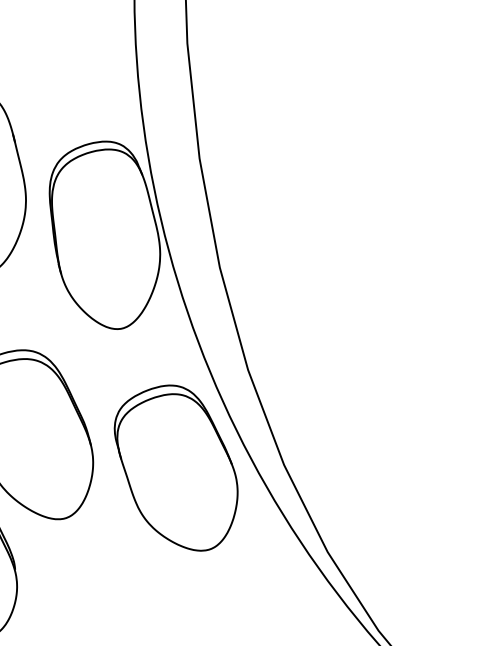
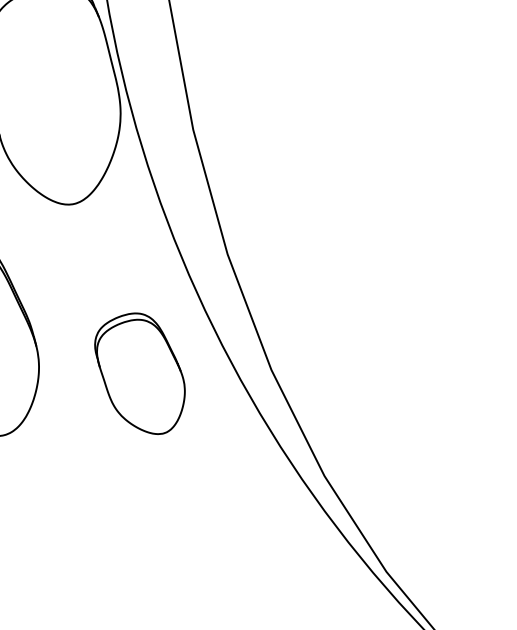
part: (175, 467) -> (139, 373), size x0.6

